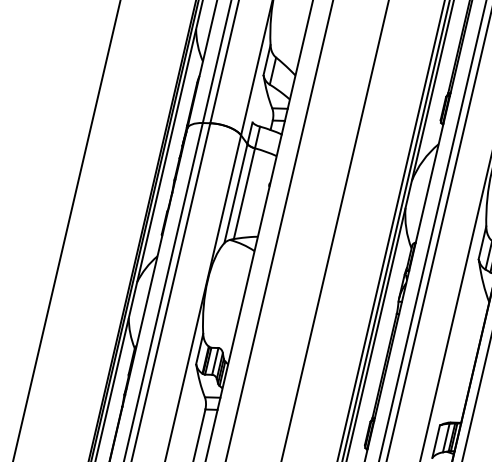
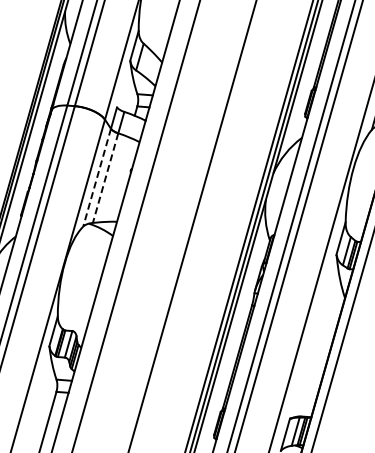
line: (235, 193) -> (96, 177), solid -> dashed
line: (244, 193) -> (105, 177), solid -> dashed

